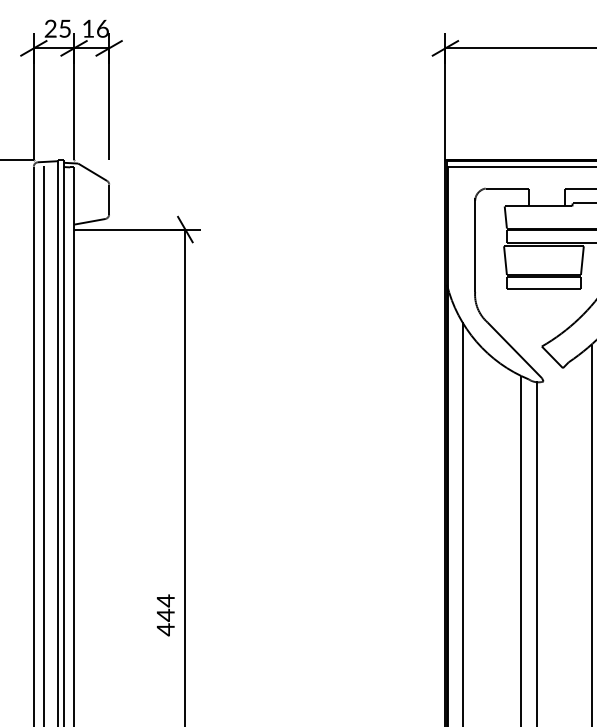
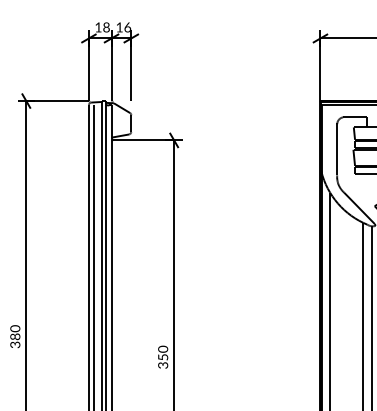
text: (57, 28) -> (102, 27), 25 -> 18
text: (166, 615) -> (163, 357), 444 -> 350

